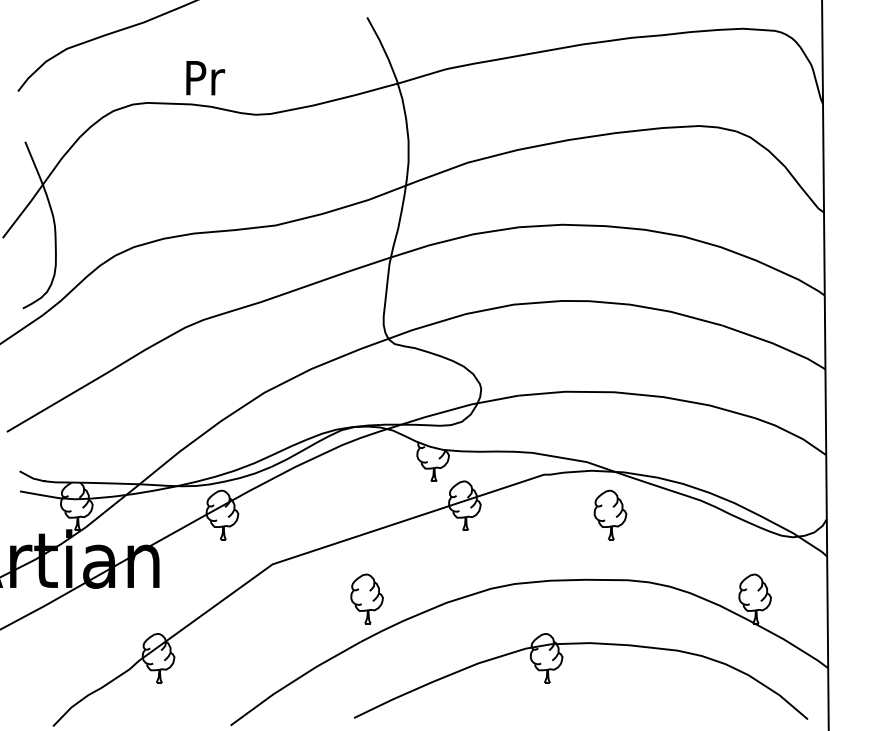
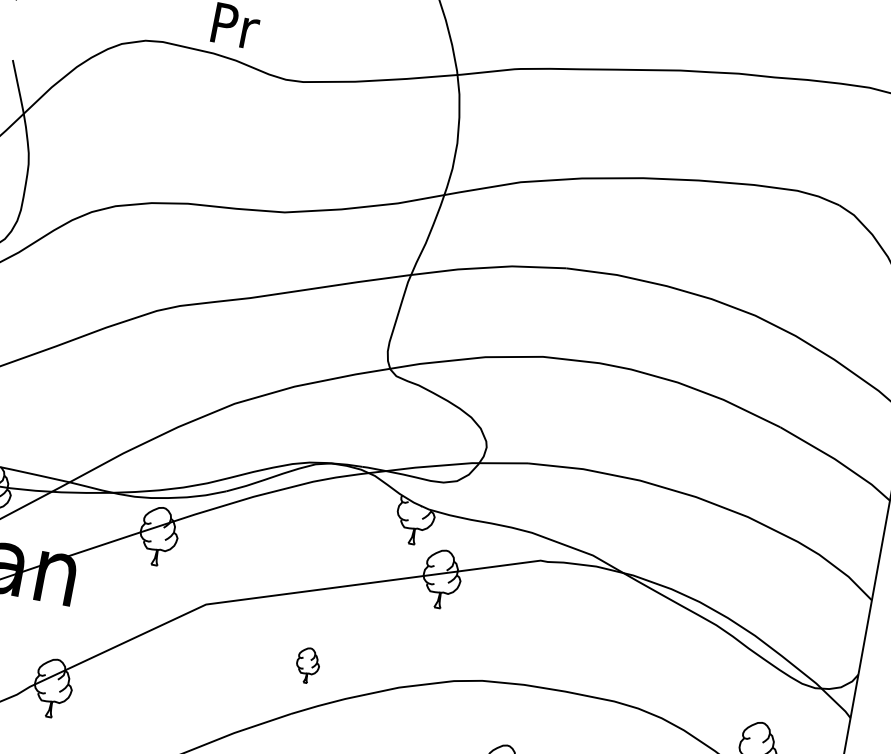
part: (610, 514) -> (608, 621), removed
part: (366, 598) -> (307, 664), size x0.6

